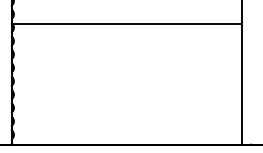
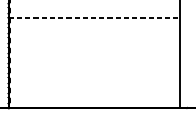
line: (126, 24) -> (94, 18), solid -> dashed

